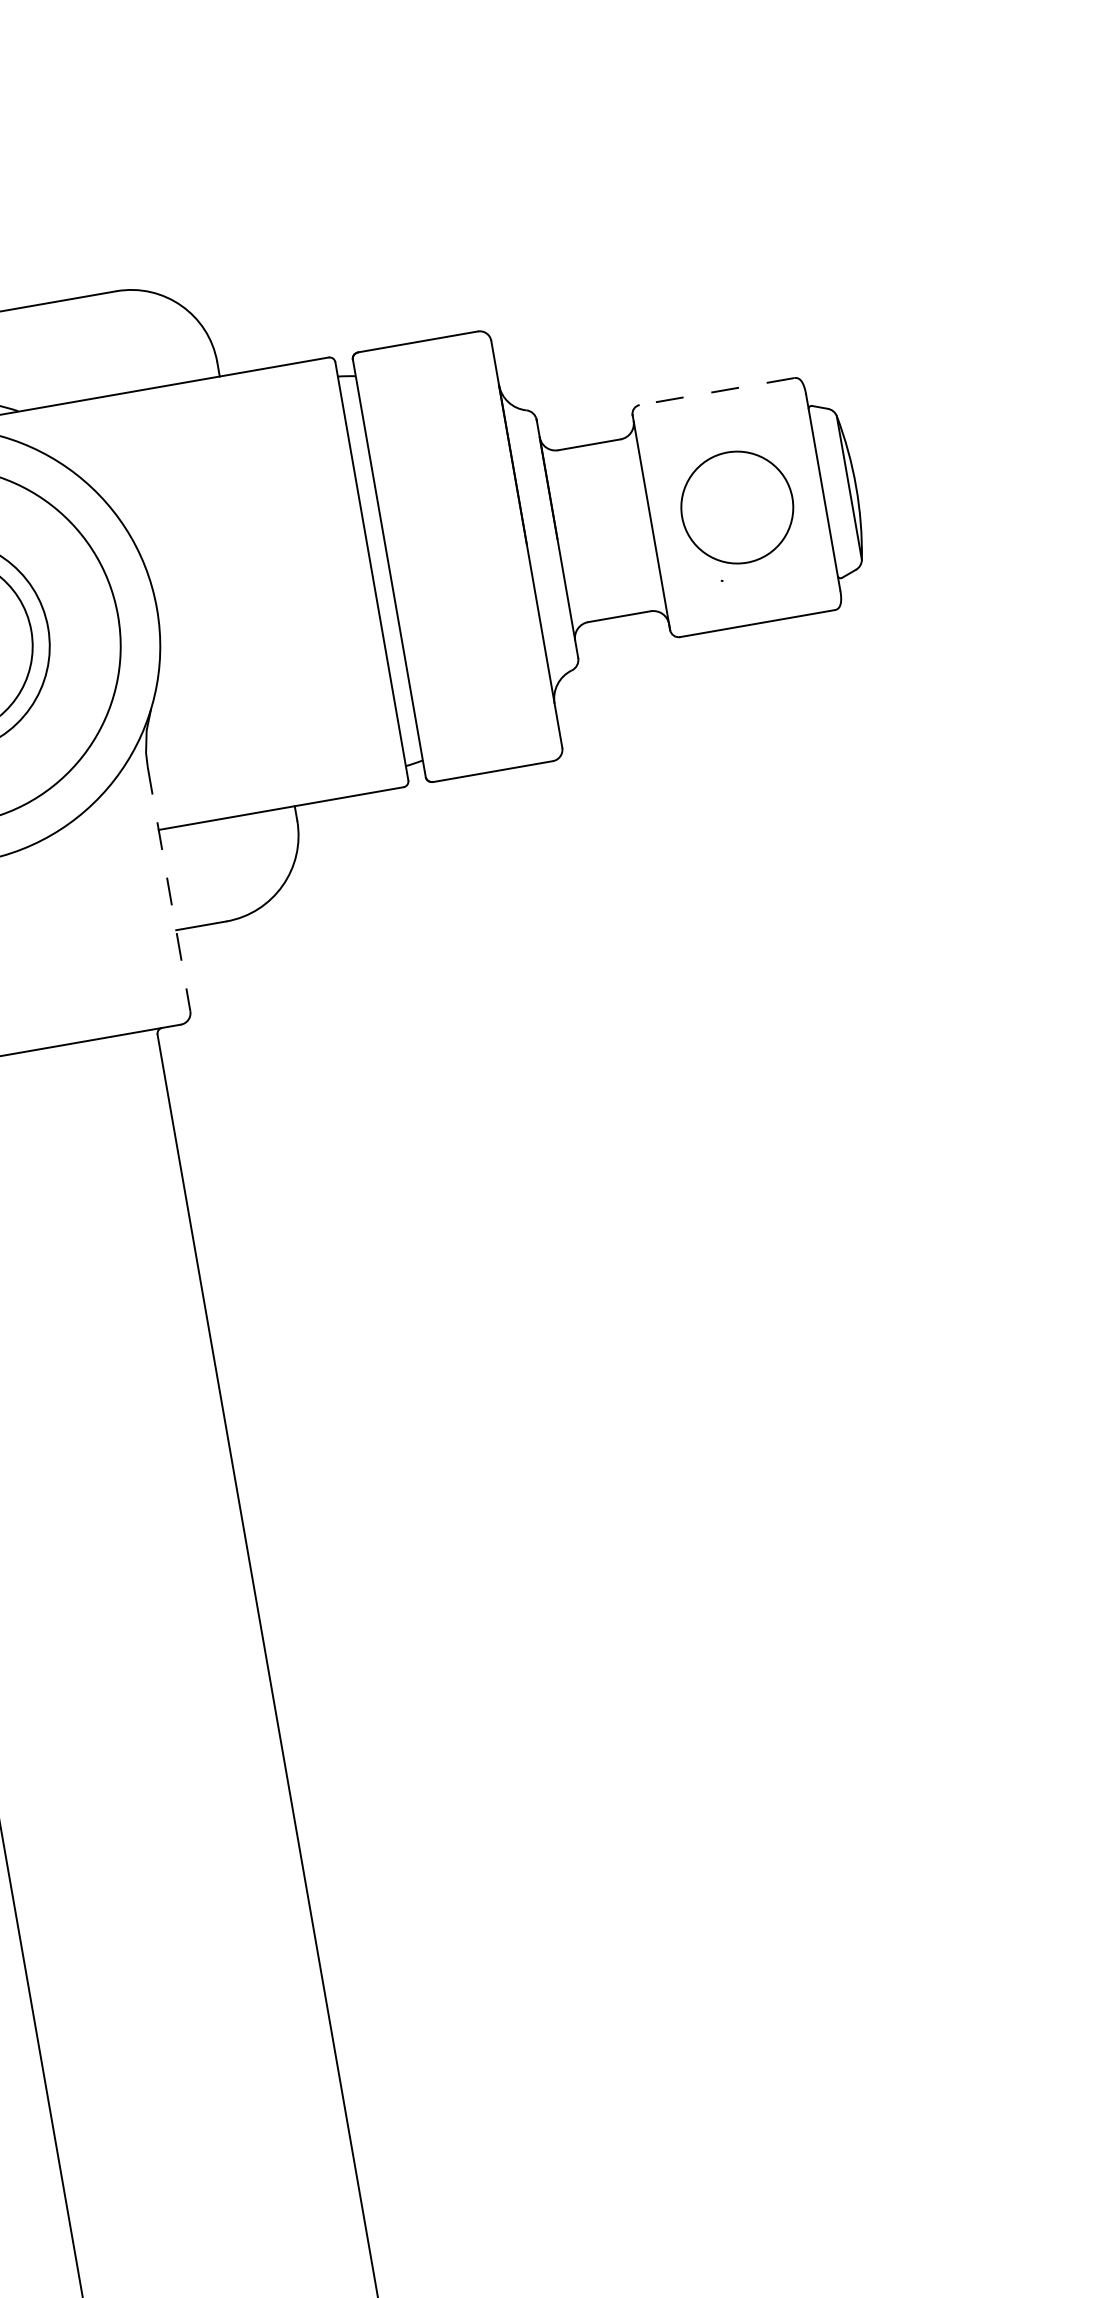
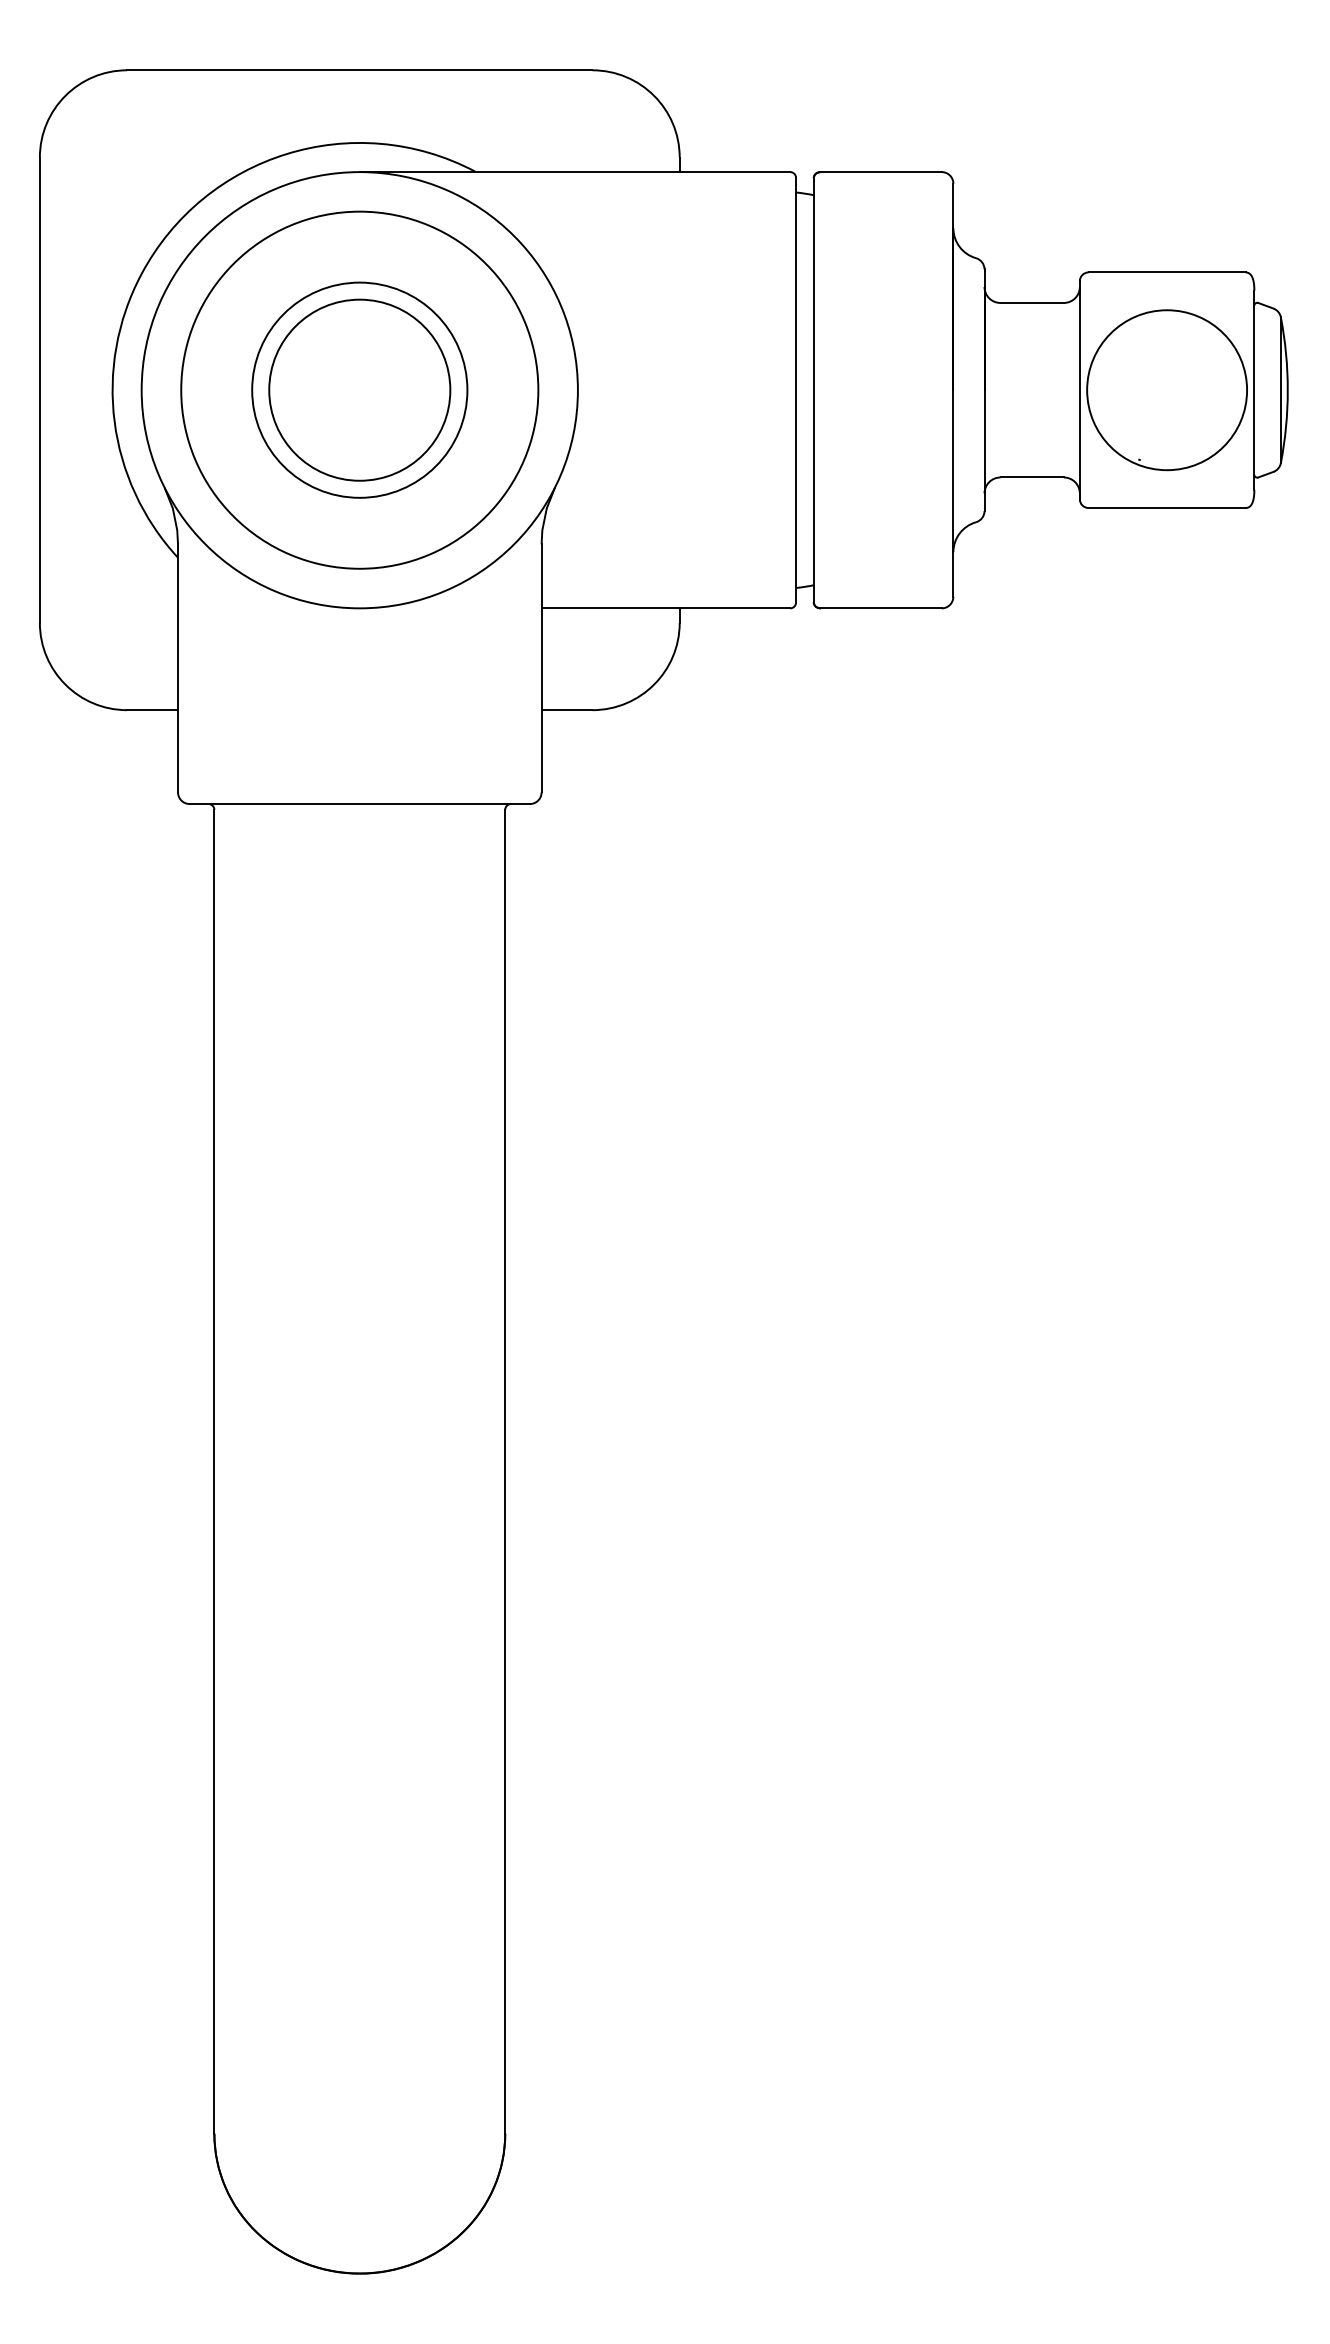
line: (717, 391) -> (1167, 272), dashed -> solid
circle: (737, 507) -> (1167, 390), size x1.43
line: (168, 889) -> (541, 668), dashed -> solid

